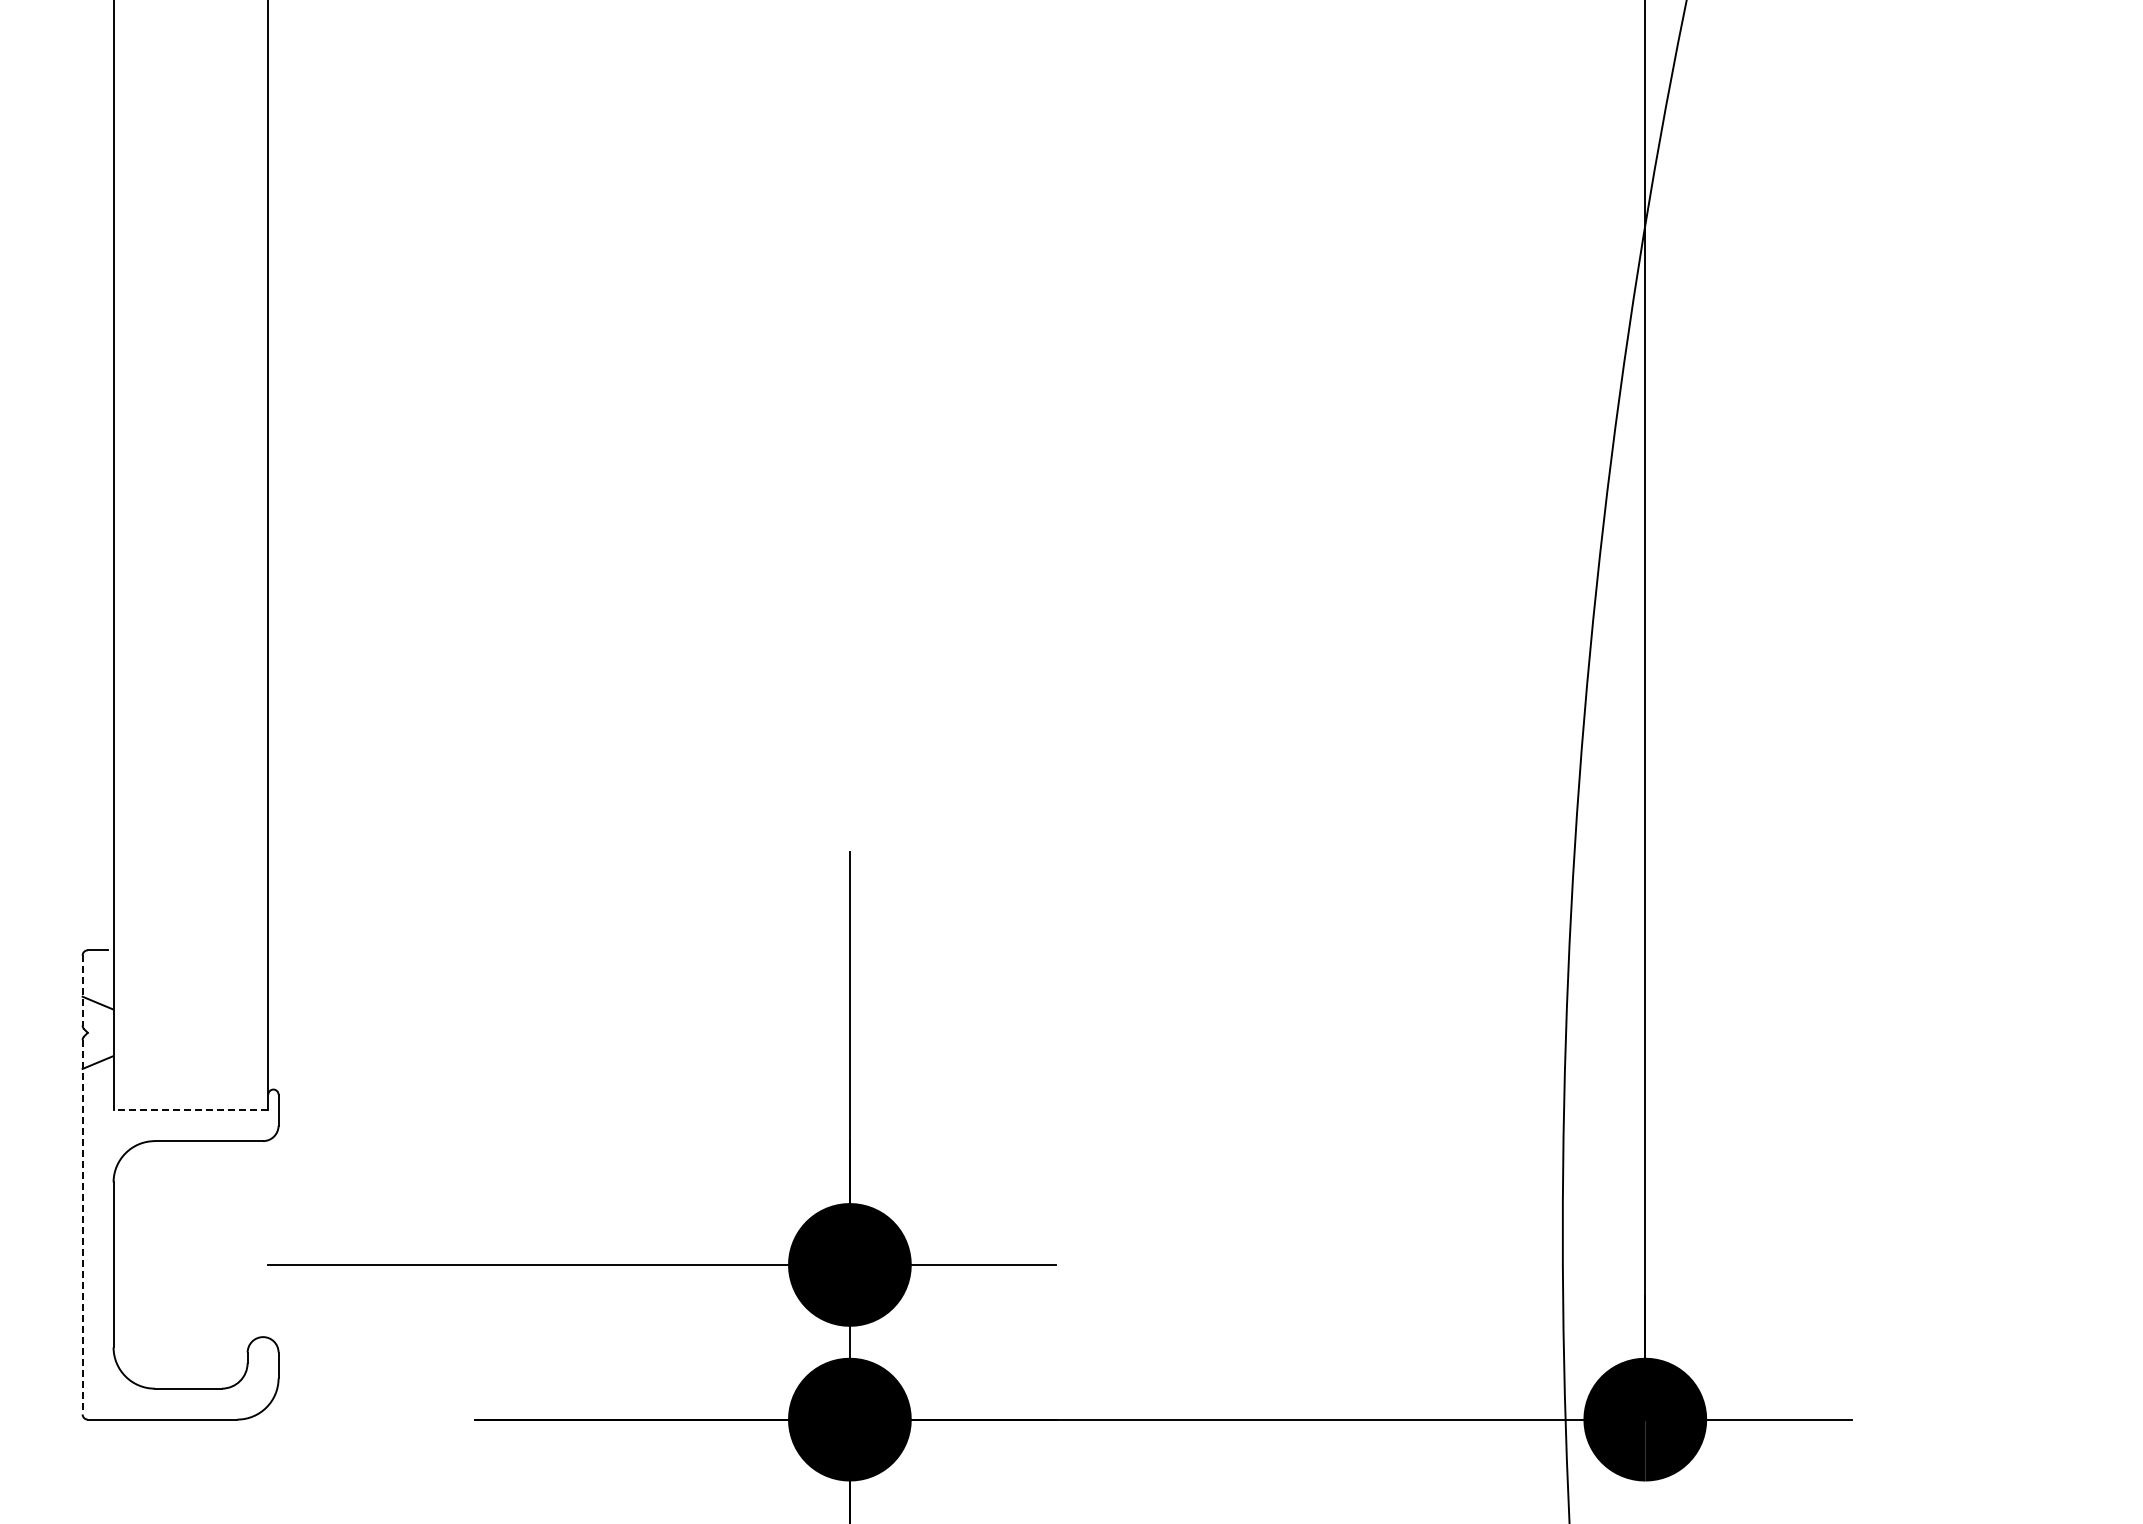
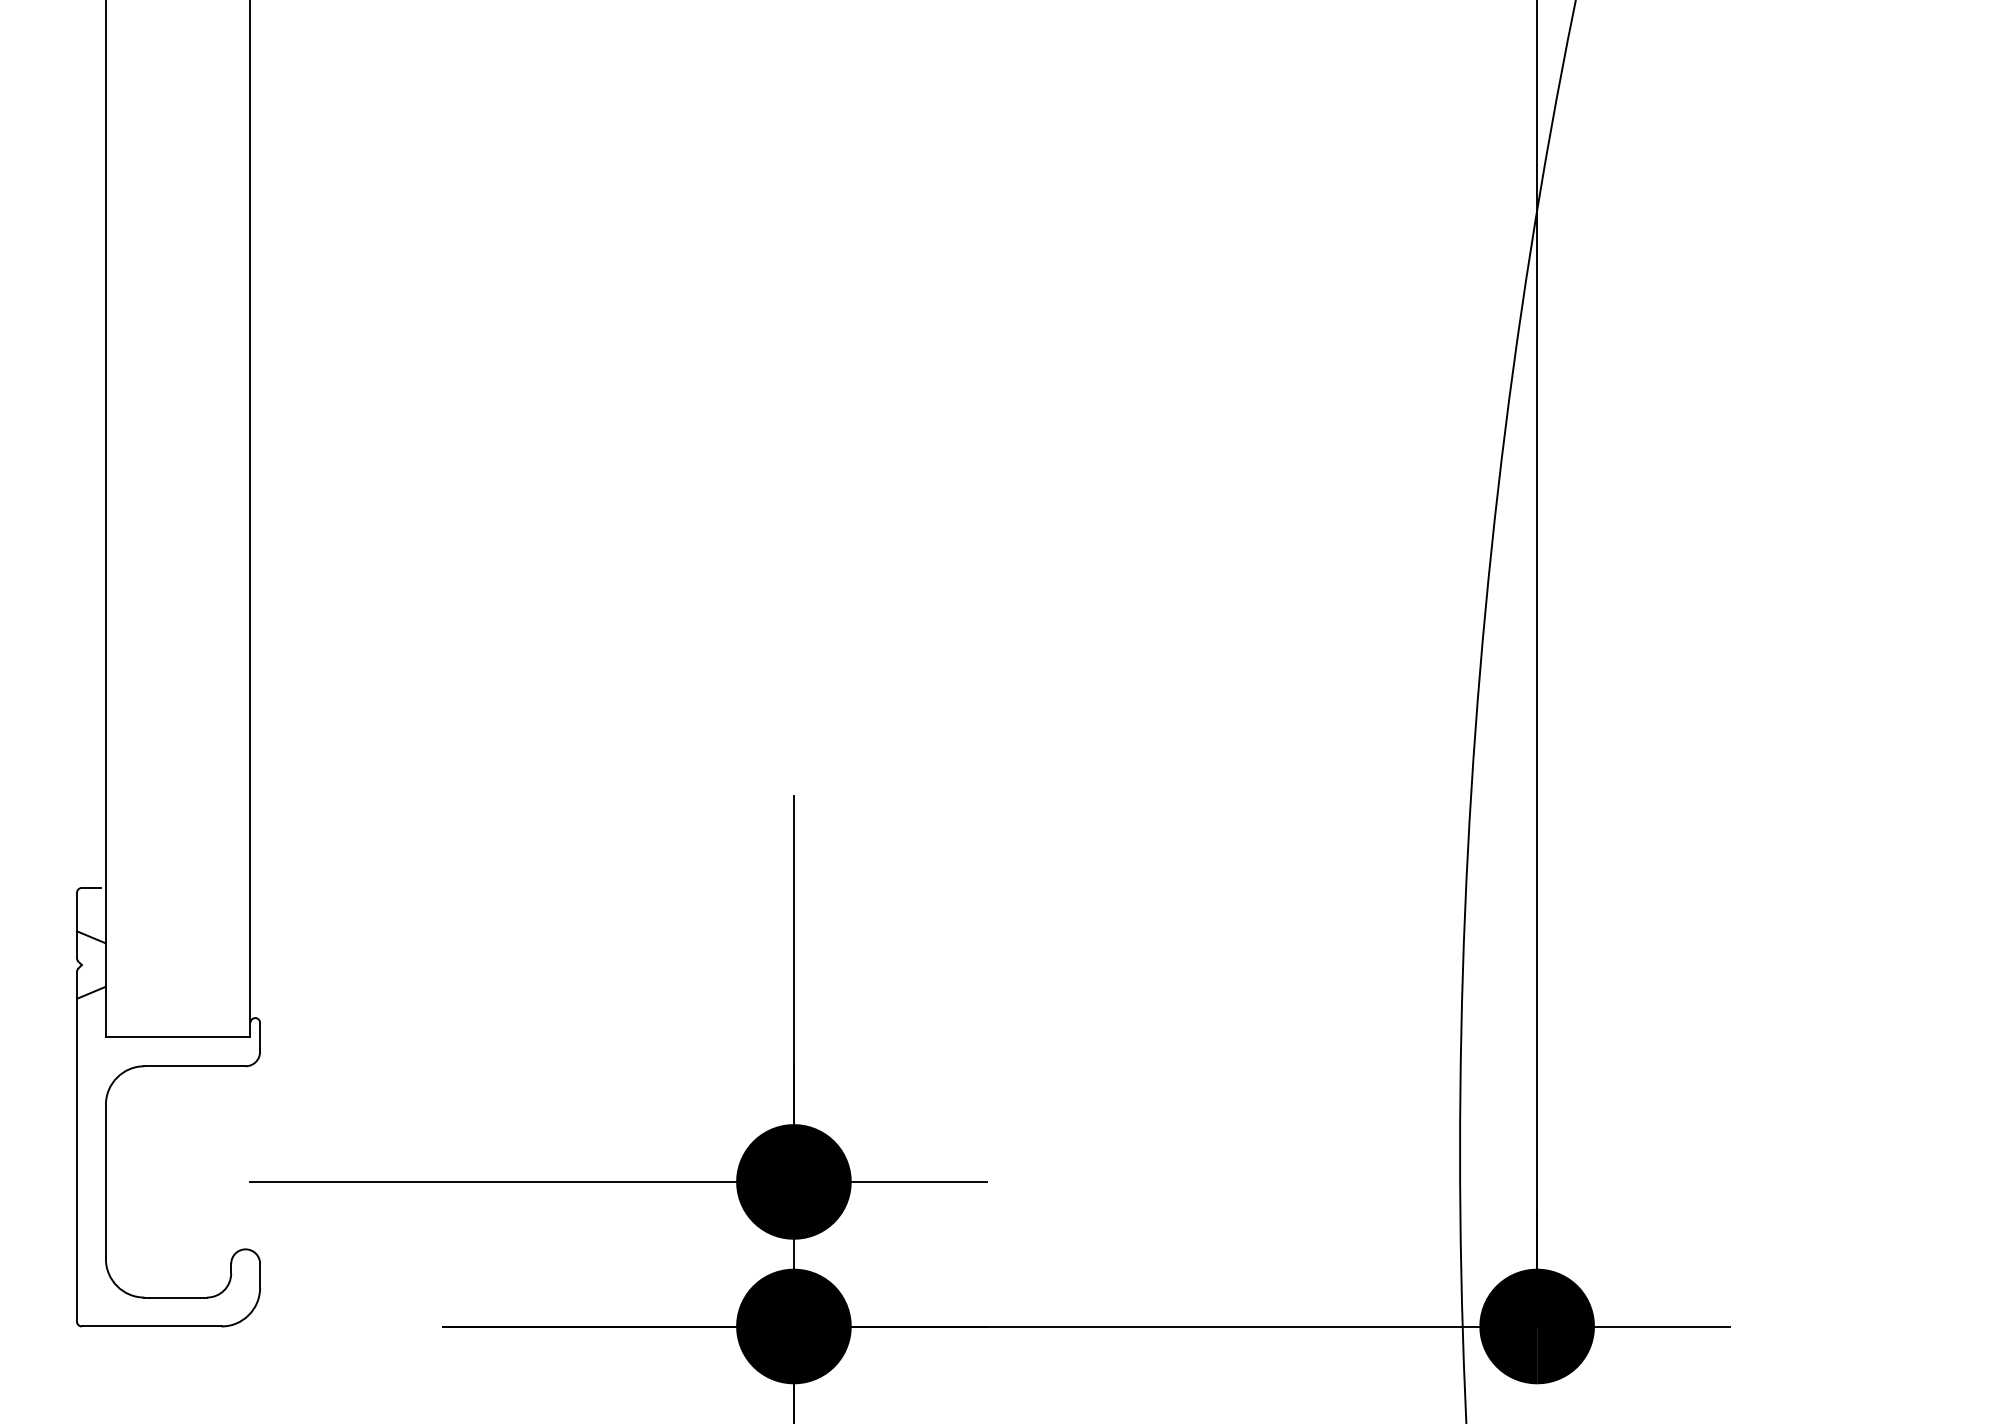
line: (82, 991) -> (76, 926), dashed -> solid
line: (190, 1110) -> (177, 1037), dashed -> solid
line: (82, 1227) -> (76, 1146), dashed -> solid

